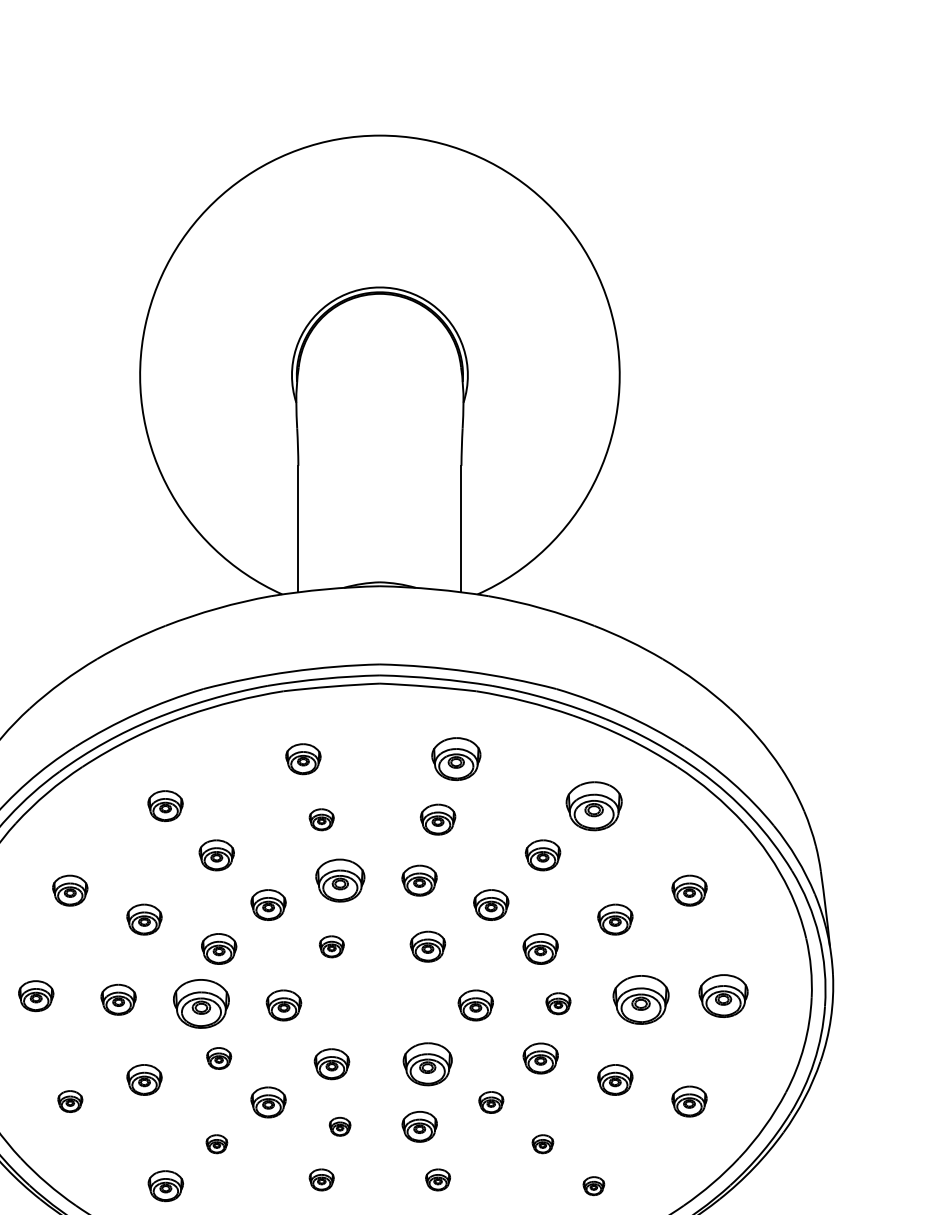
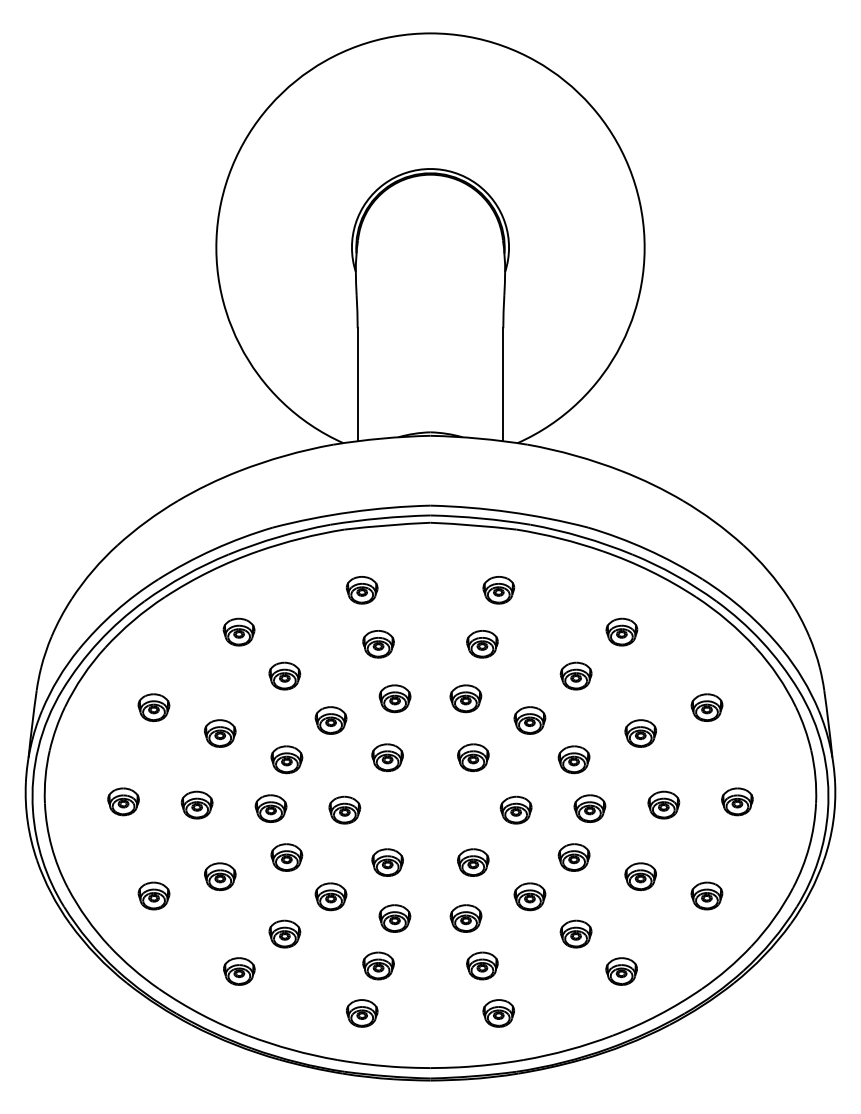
part: (456, 759) -> (498, 590), size x0.71
part: (593, 805) -> (621, 631), size x0.62
part: (321, 819) -> (378, 644), size x1.43
part: (339, 880) -> (394, 698), size x0.71
part: (331, 946) -> (387, 757), size x1.43
part: (723, 995) -> (737, 801), size x0.71
part: (640, 999) -> (663, 804), size x0.62
part: (200, 1003) -> (270, 808), size x0.62
part: (557, 1003) -> (589, 808), size x1.43
part: (218, 1058) -> (286, 857), size x1.43
part: (428, 1064) -> (473, 862), size x0.71
part: (69, 1100) -> (153, 895), size x1.43
part: (490, 1102) -> (529, 896), size x1.43
part: (339, 1126) -> (394, 918), size x1.67
part: (216, 1143) -> (284, 933), size x1.67
part: (542, 1143) -> (575, 933), size x1.67
part: (321, 1179) -> (378, 965), size x1.43
part: (438, 1179) -> (482, 965), size x1.43
part: (593, 1186) -> (621, 971), size x1.67

